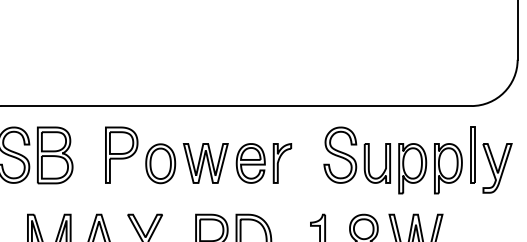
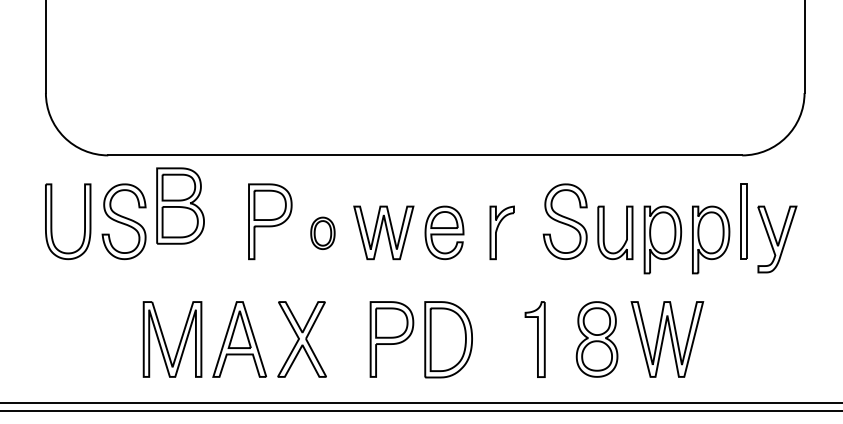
part: (55, 155) -> (180, 205), moved
curve: (278, 162) -> (497, 231), moved
part: (160, 163) -> (322, 233), size x0.6

